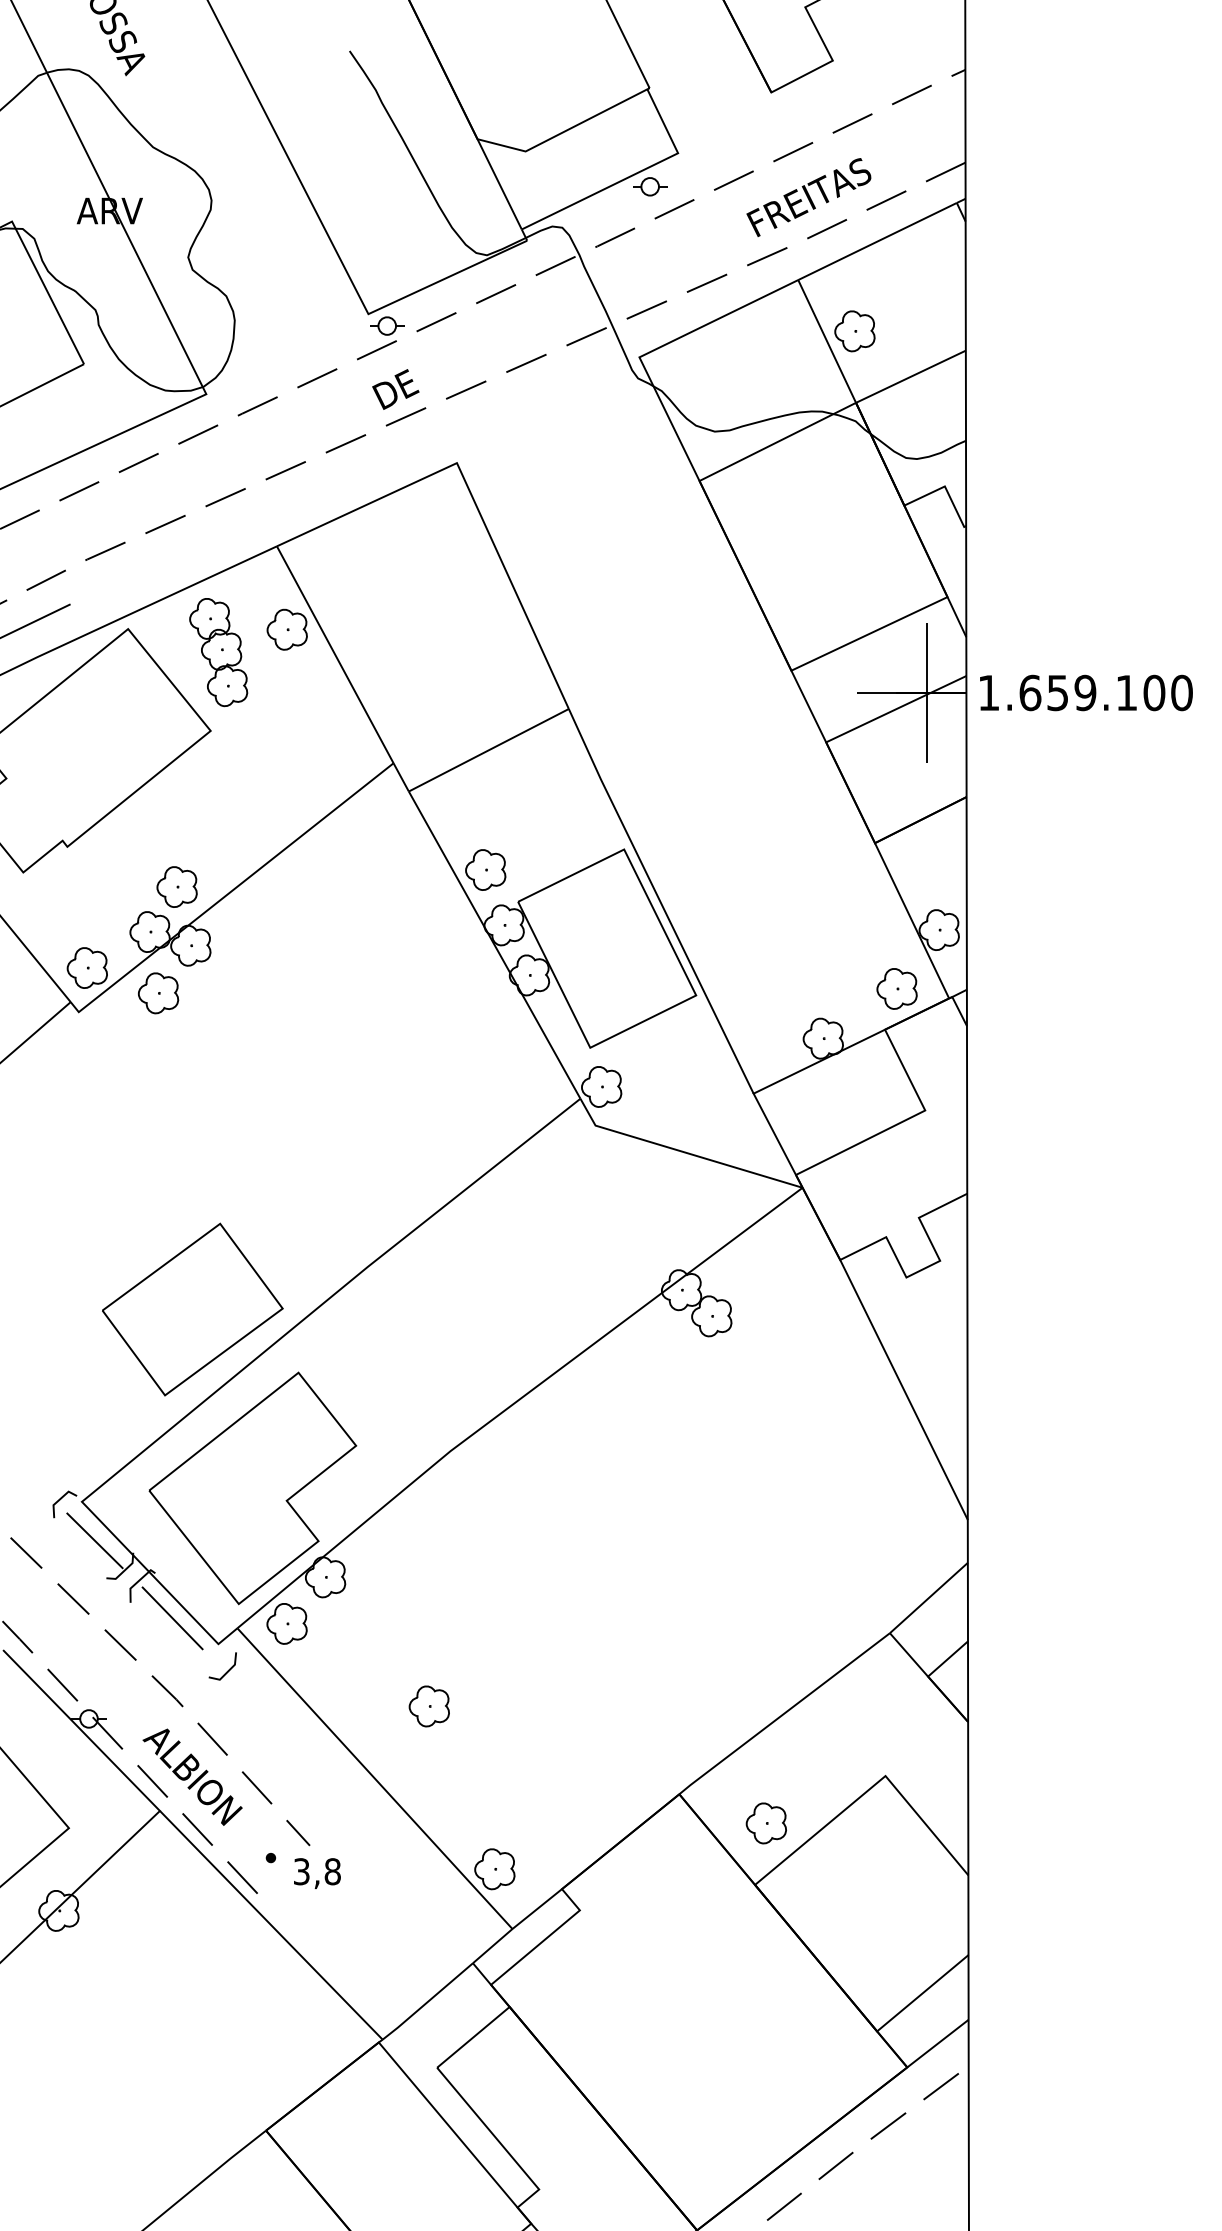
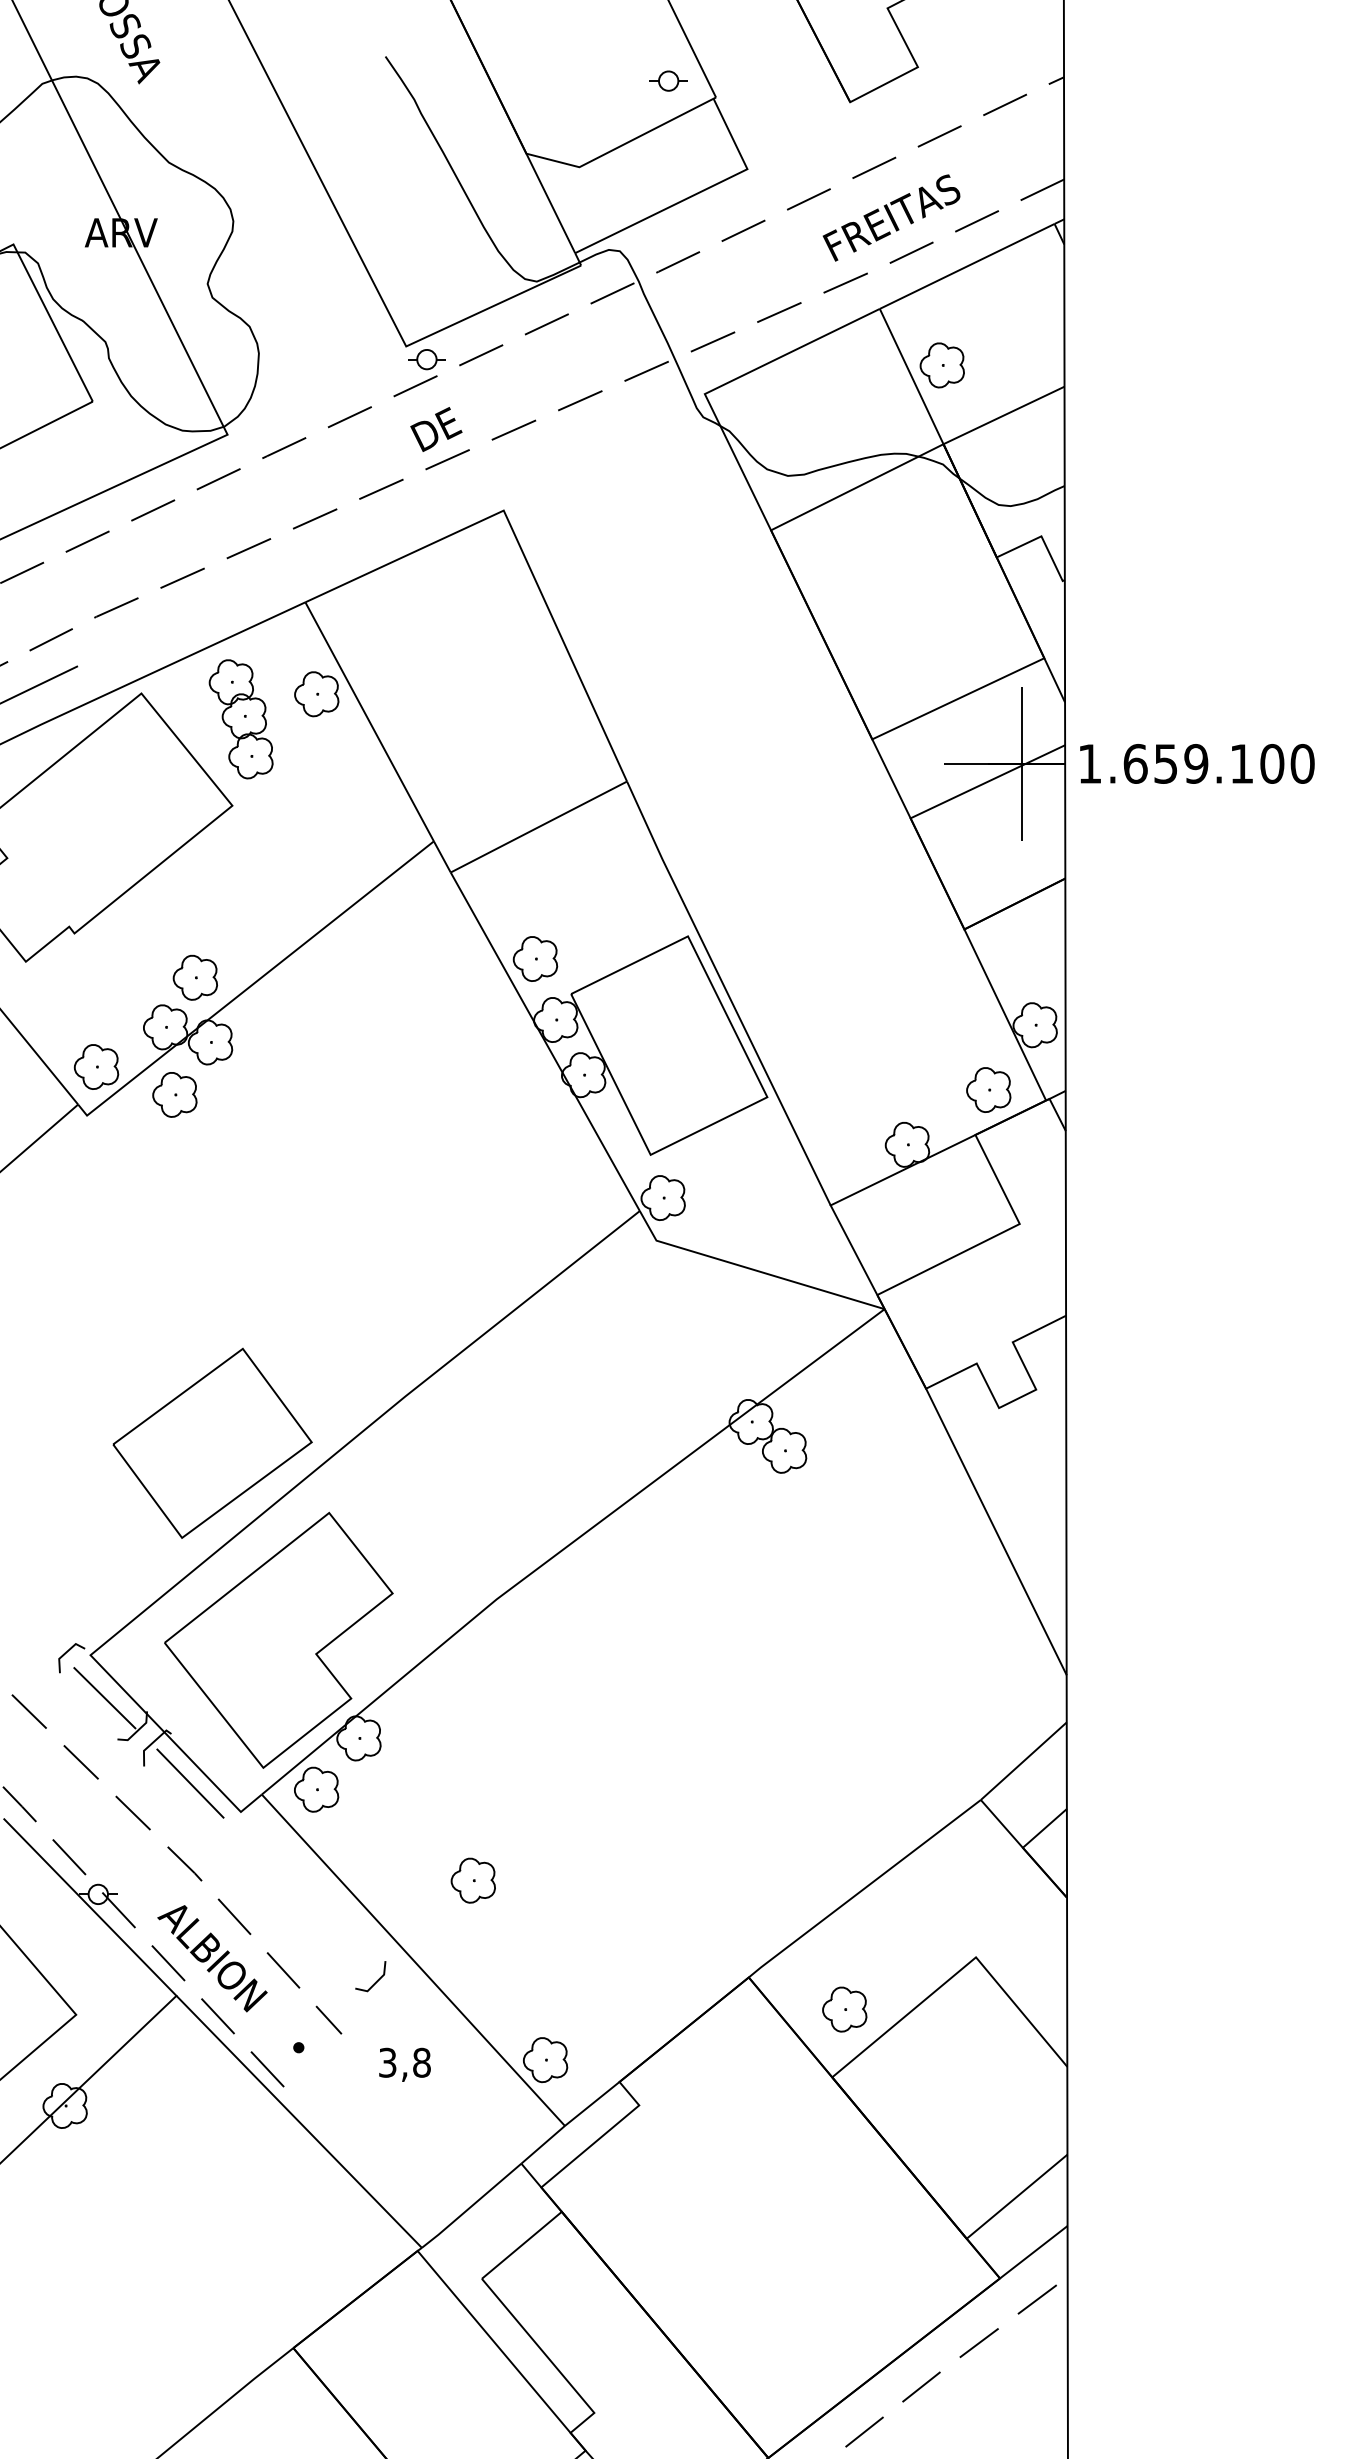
part: (650, 186) -> (668, 80), moved
line: (227, 1670) -> (375, 1981), moved
text: (316, 1873) -> (404, 2064), moved

